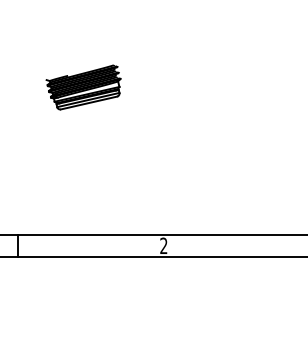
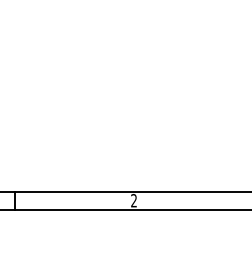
part: (83, 87) -> (68, 71), removed

